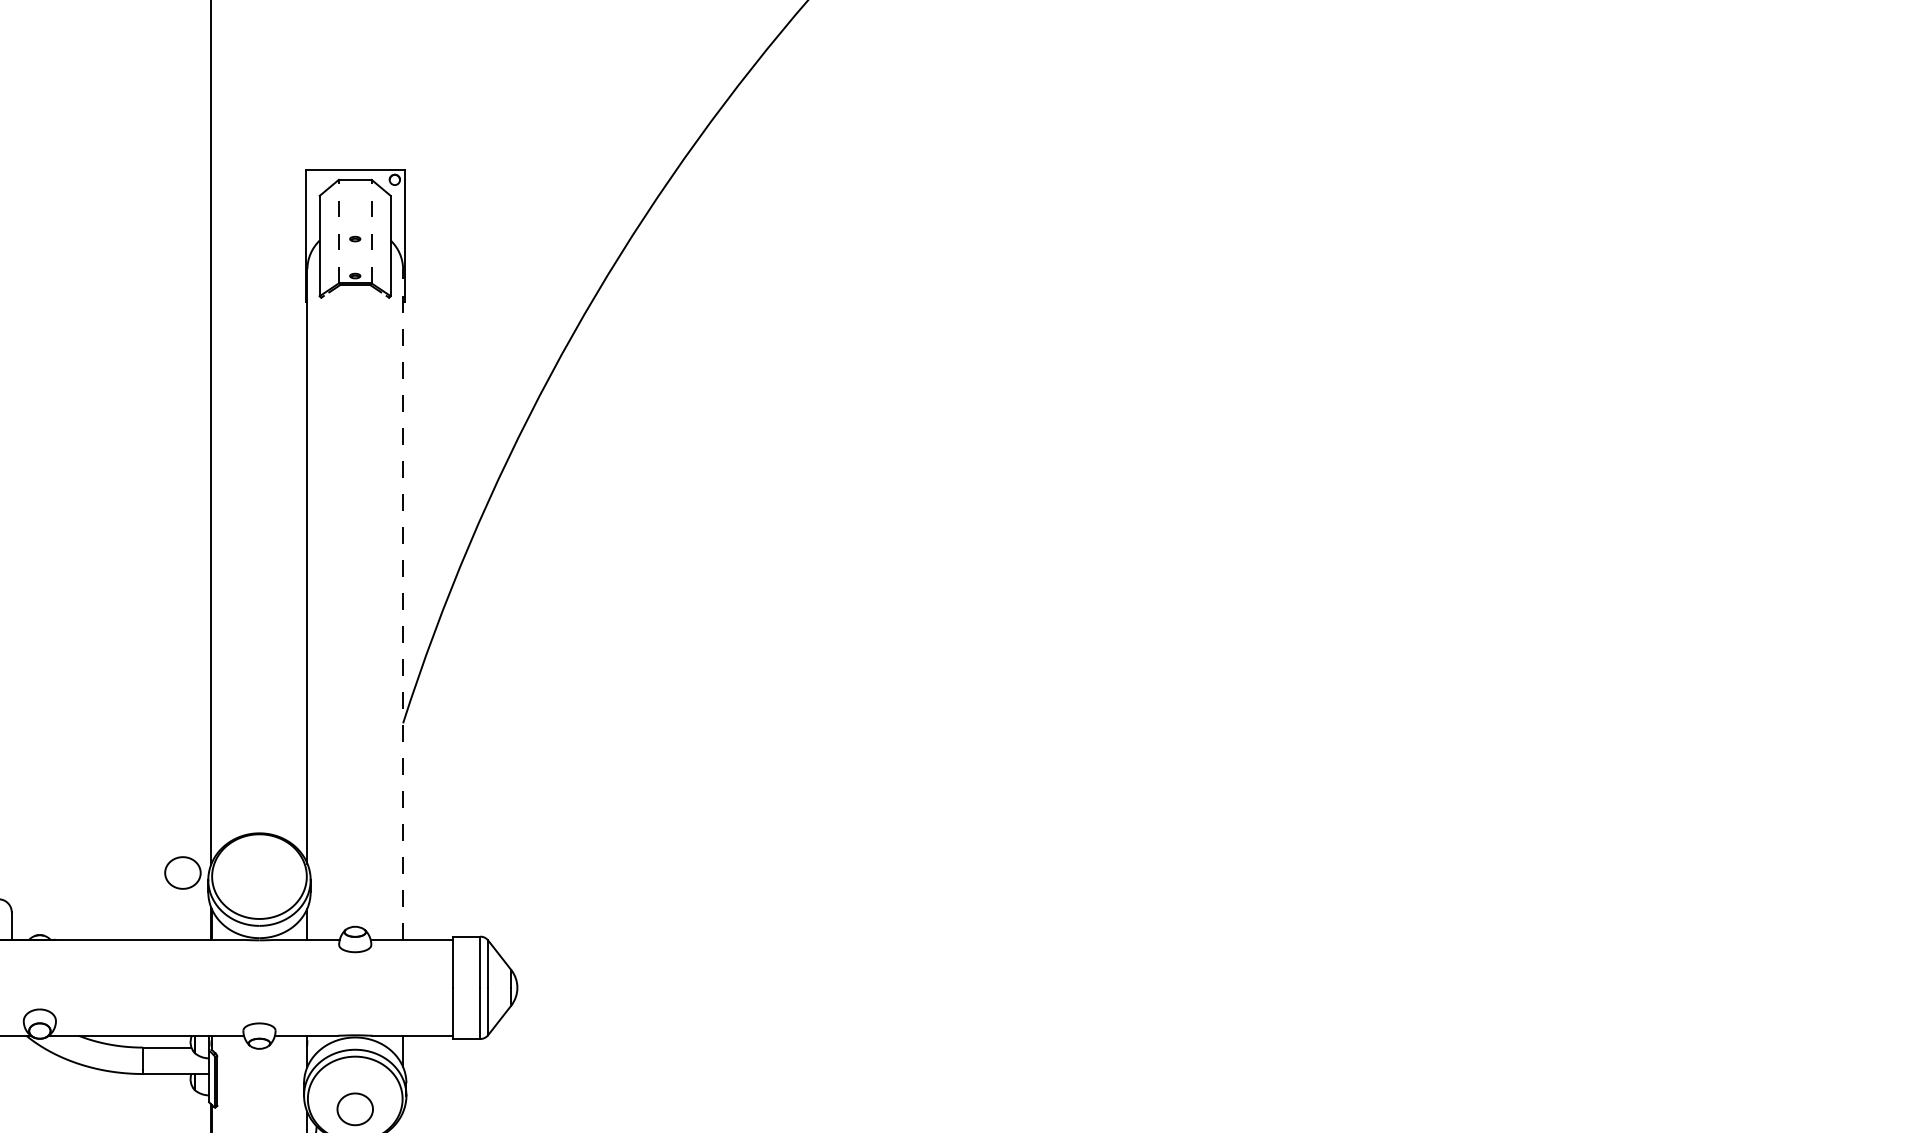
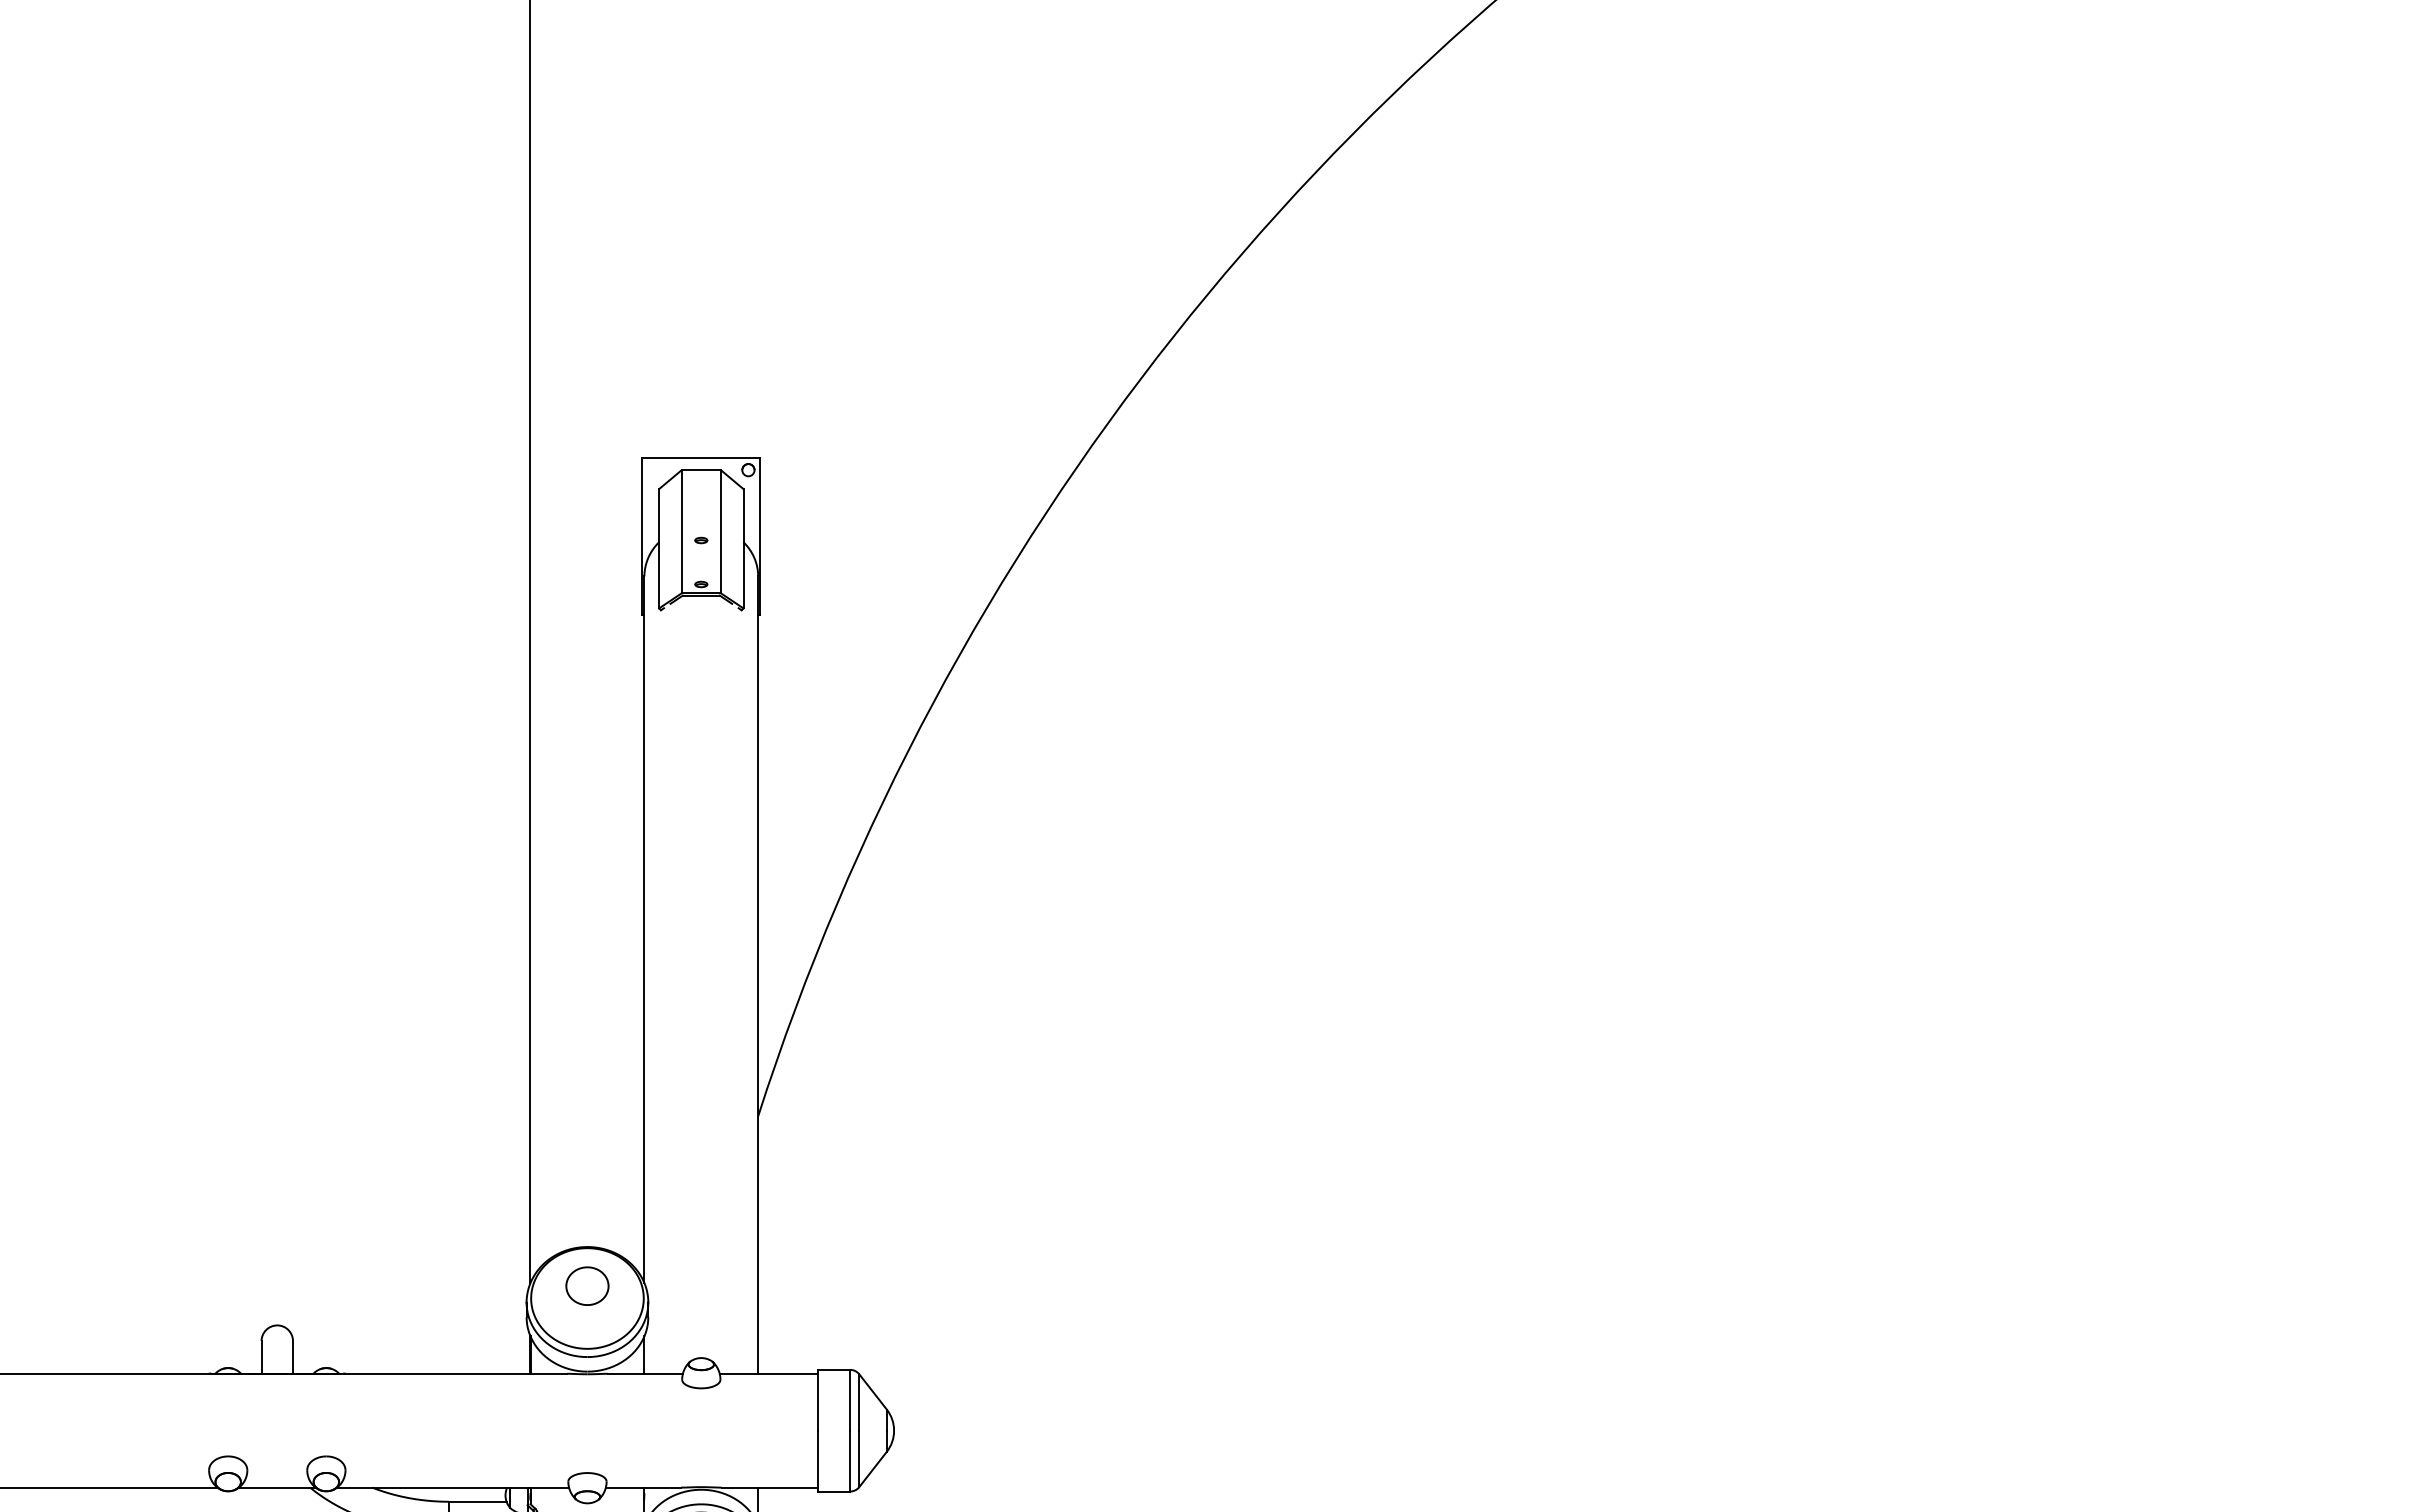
line: (338, 231) -> (681, 531), dashed -> solid
line: (371, 231) -> (720, 531), dashed -> solid
line: (403, 604) -> (758, 975), dashed -> solid
part: (182, 872) -> (587, 1285), moved

